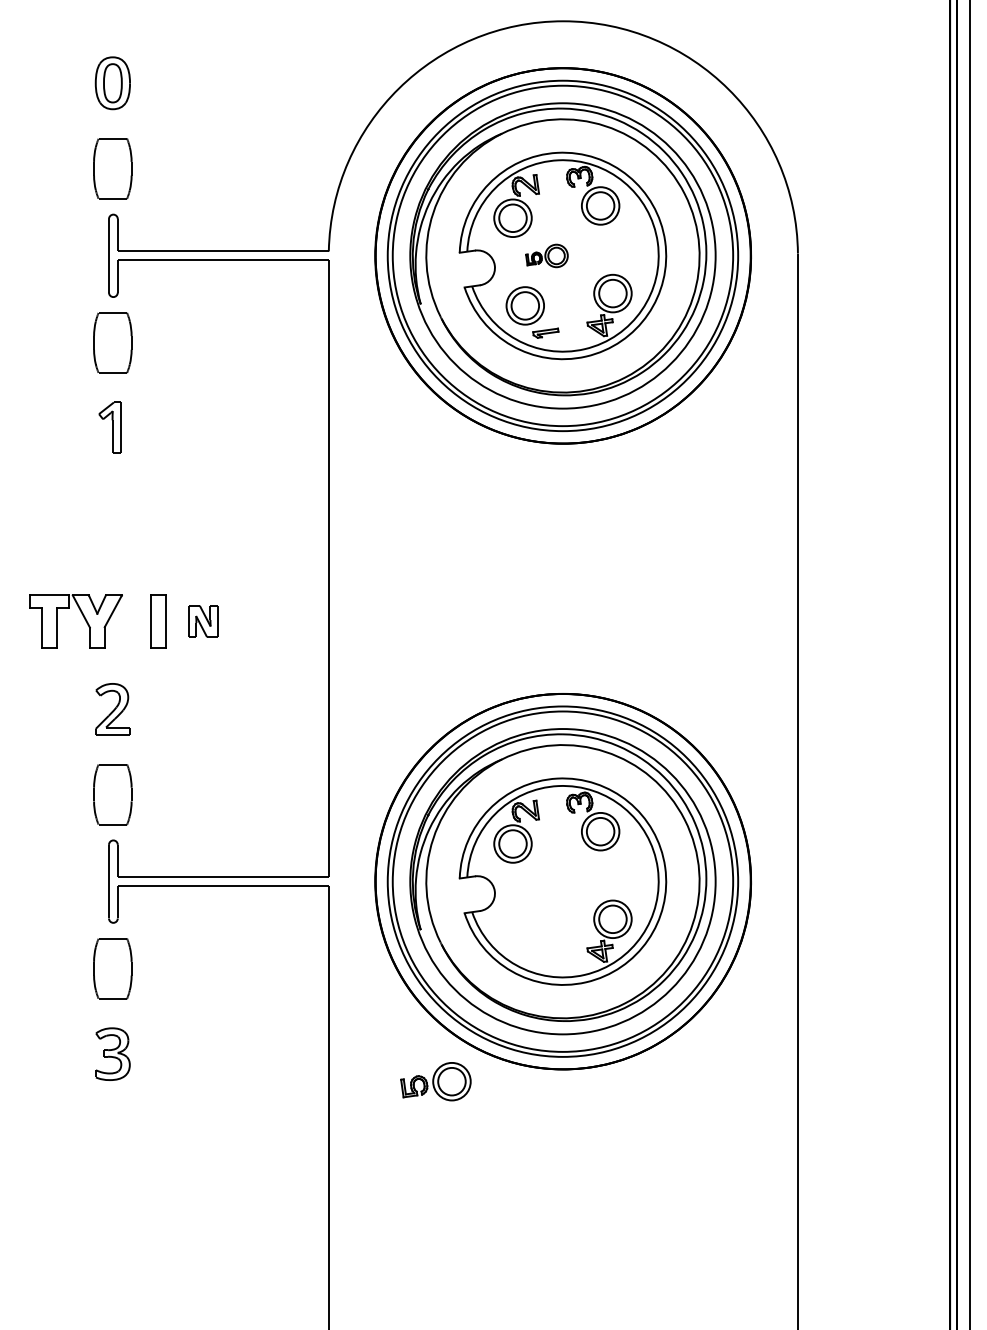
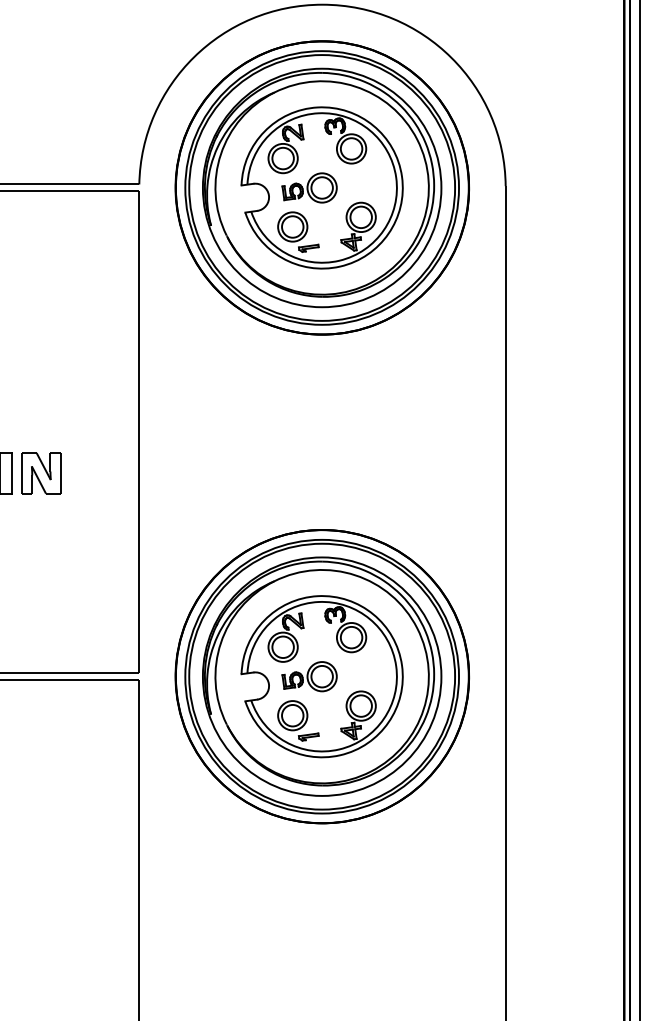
part: (546, 255) -> (309, 187), size x1.67
part: (203, 621) -> (41, 473), size x1.67
part: (532, 938) -> (298, 721), added
part: (435, 1081) -> (309, 676), moved

